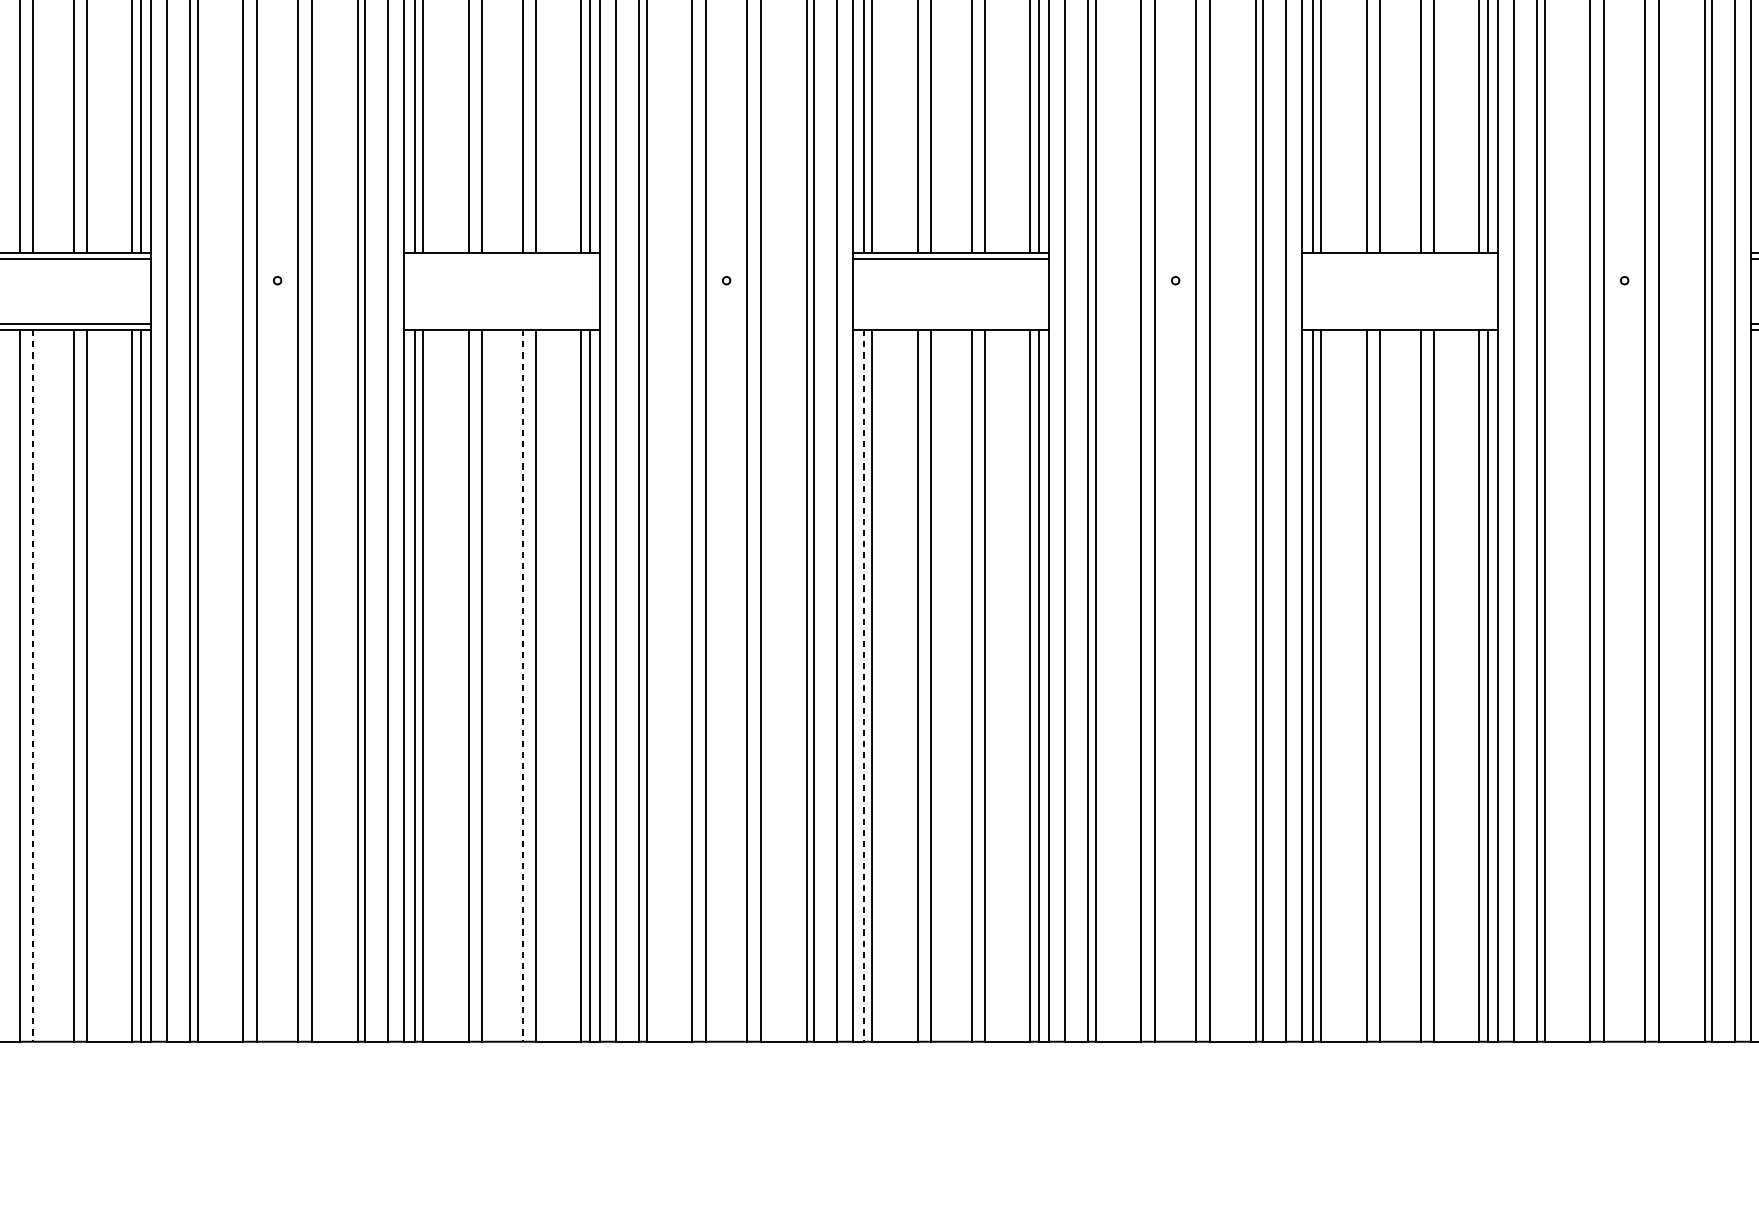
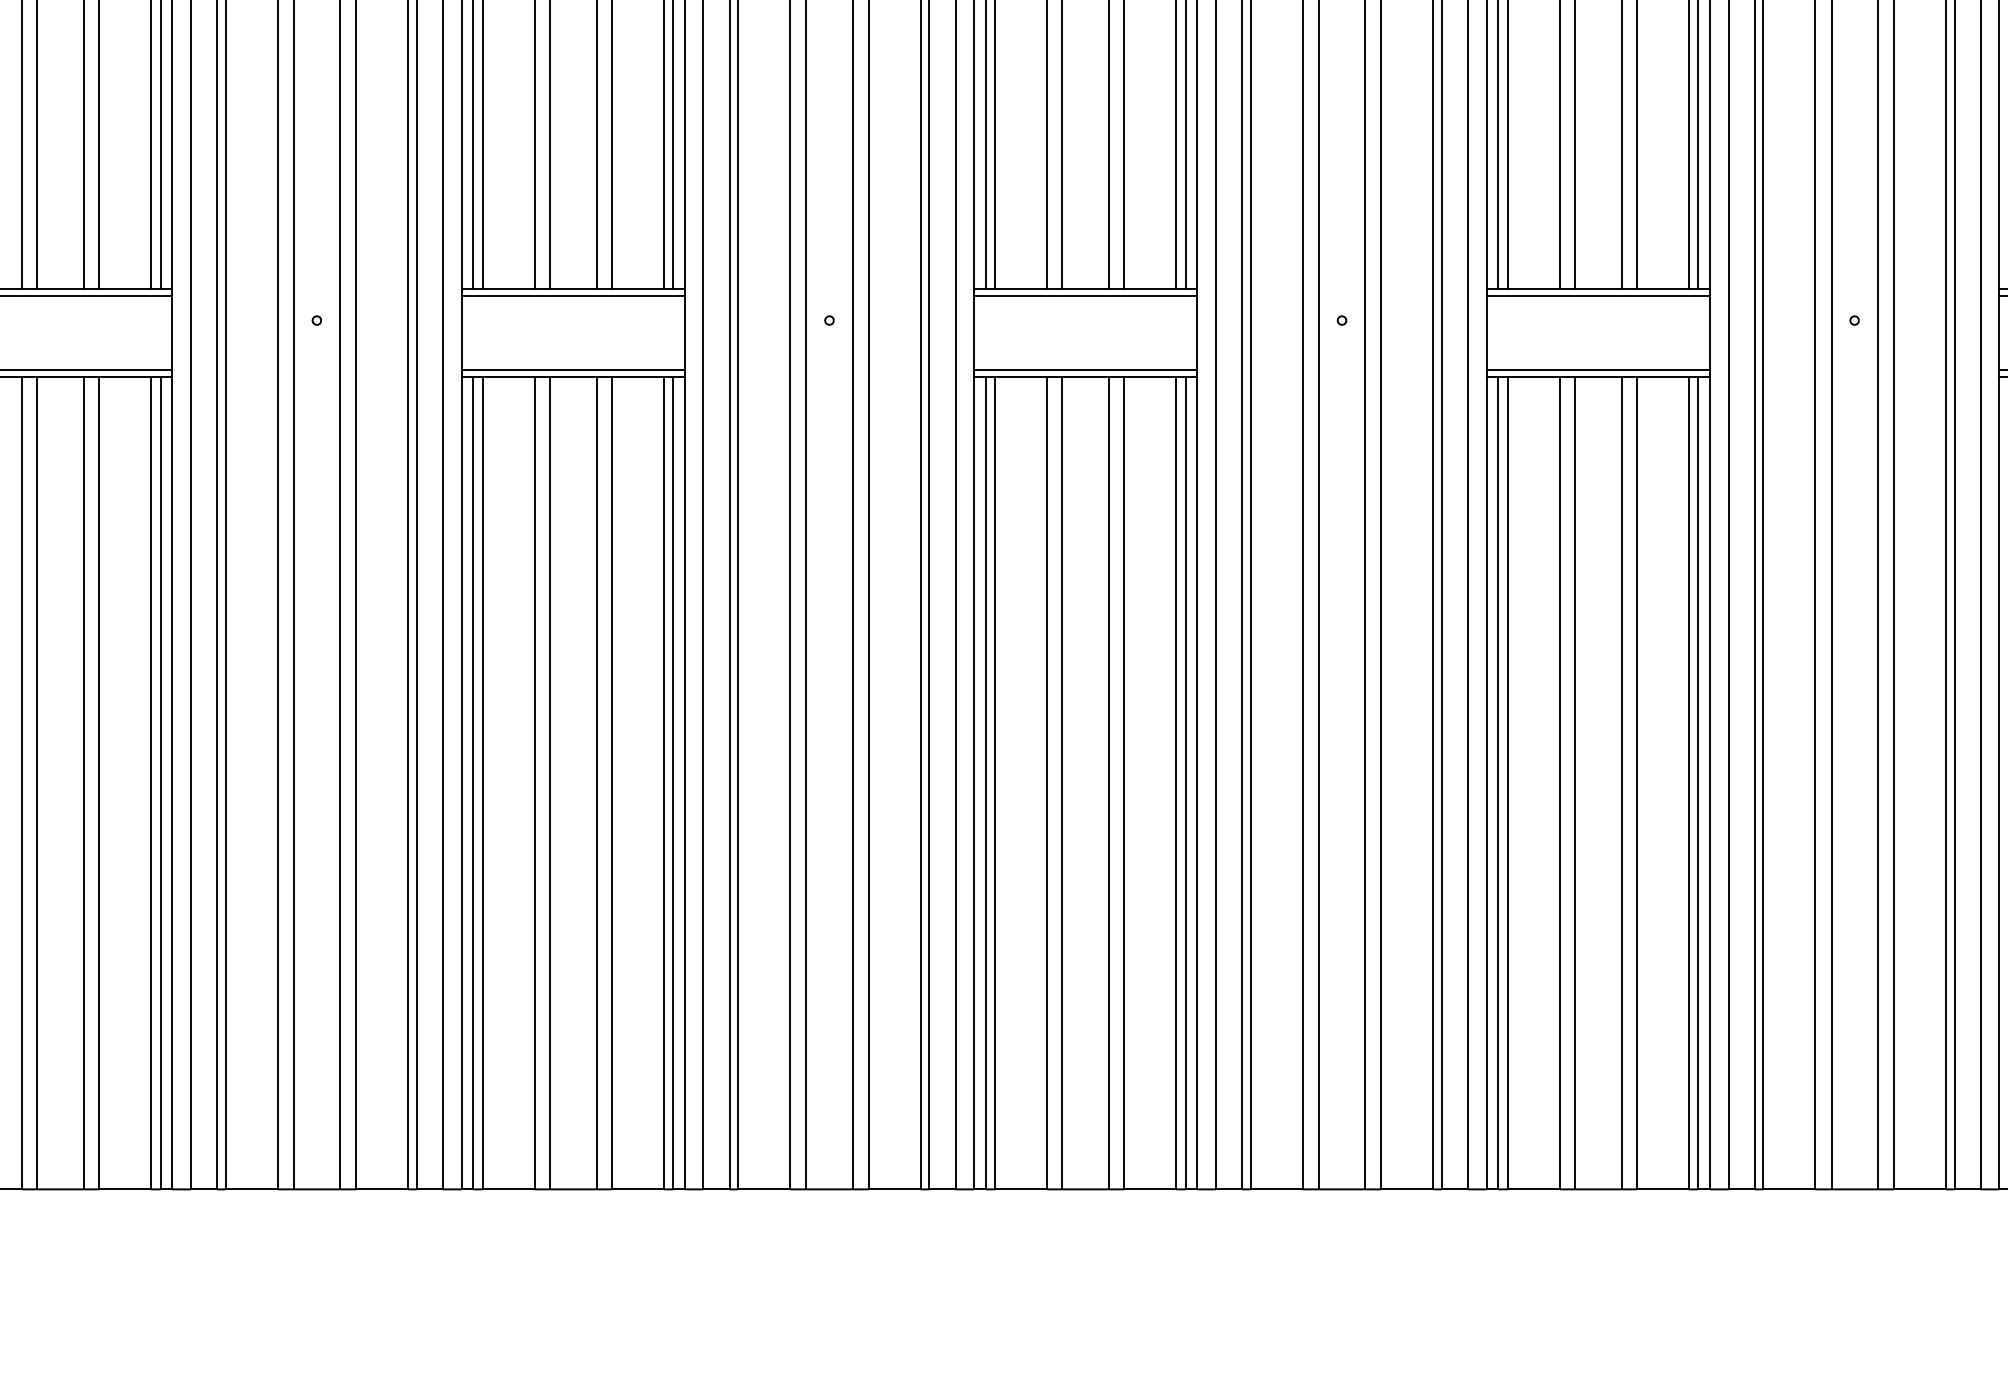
line: (501, 258) -> (572, 295), added
line: (1400, 258) -> (1598, 295), added
line: (501, 323) -> (572, 369), added
line: (950, 323) -> (1085, 369), added
line: (1400, 323) -> (1598, 369), added
line: (32, 686) -> (37, 783), dashed -> solid
line: (522, 686) -> (596, 783), dashed -> solid
line: (863, 686) -> (985, 783), dashed -> solid

